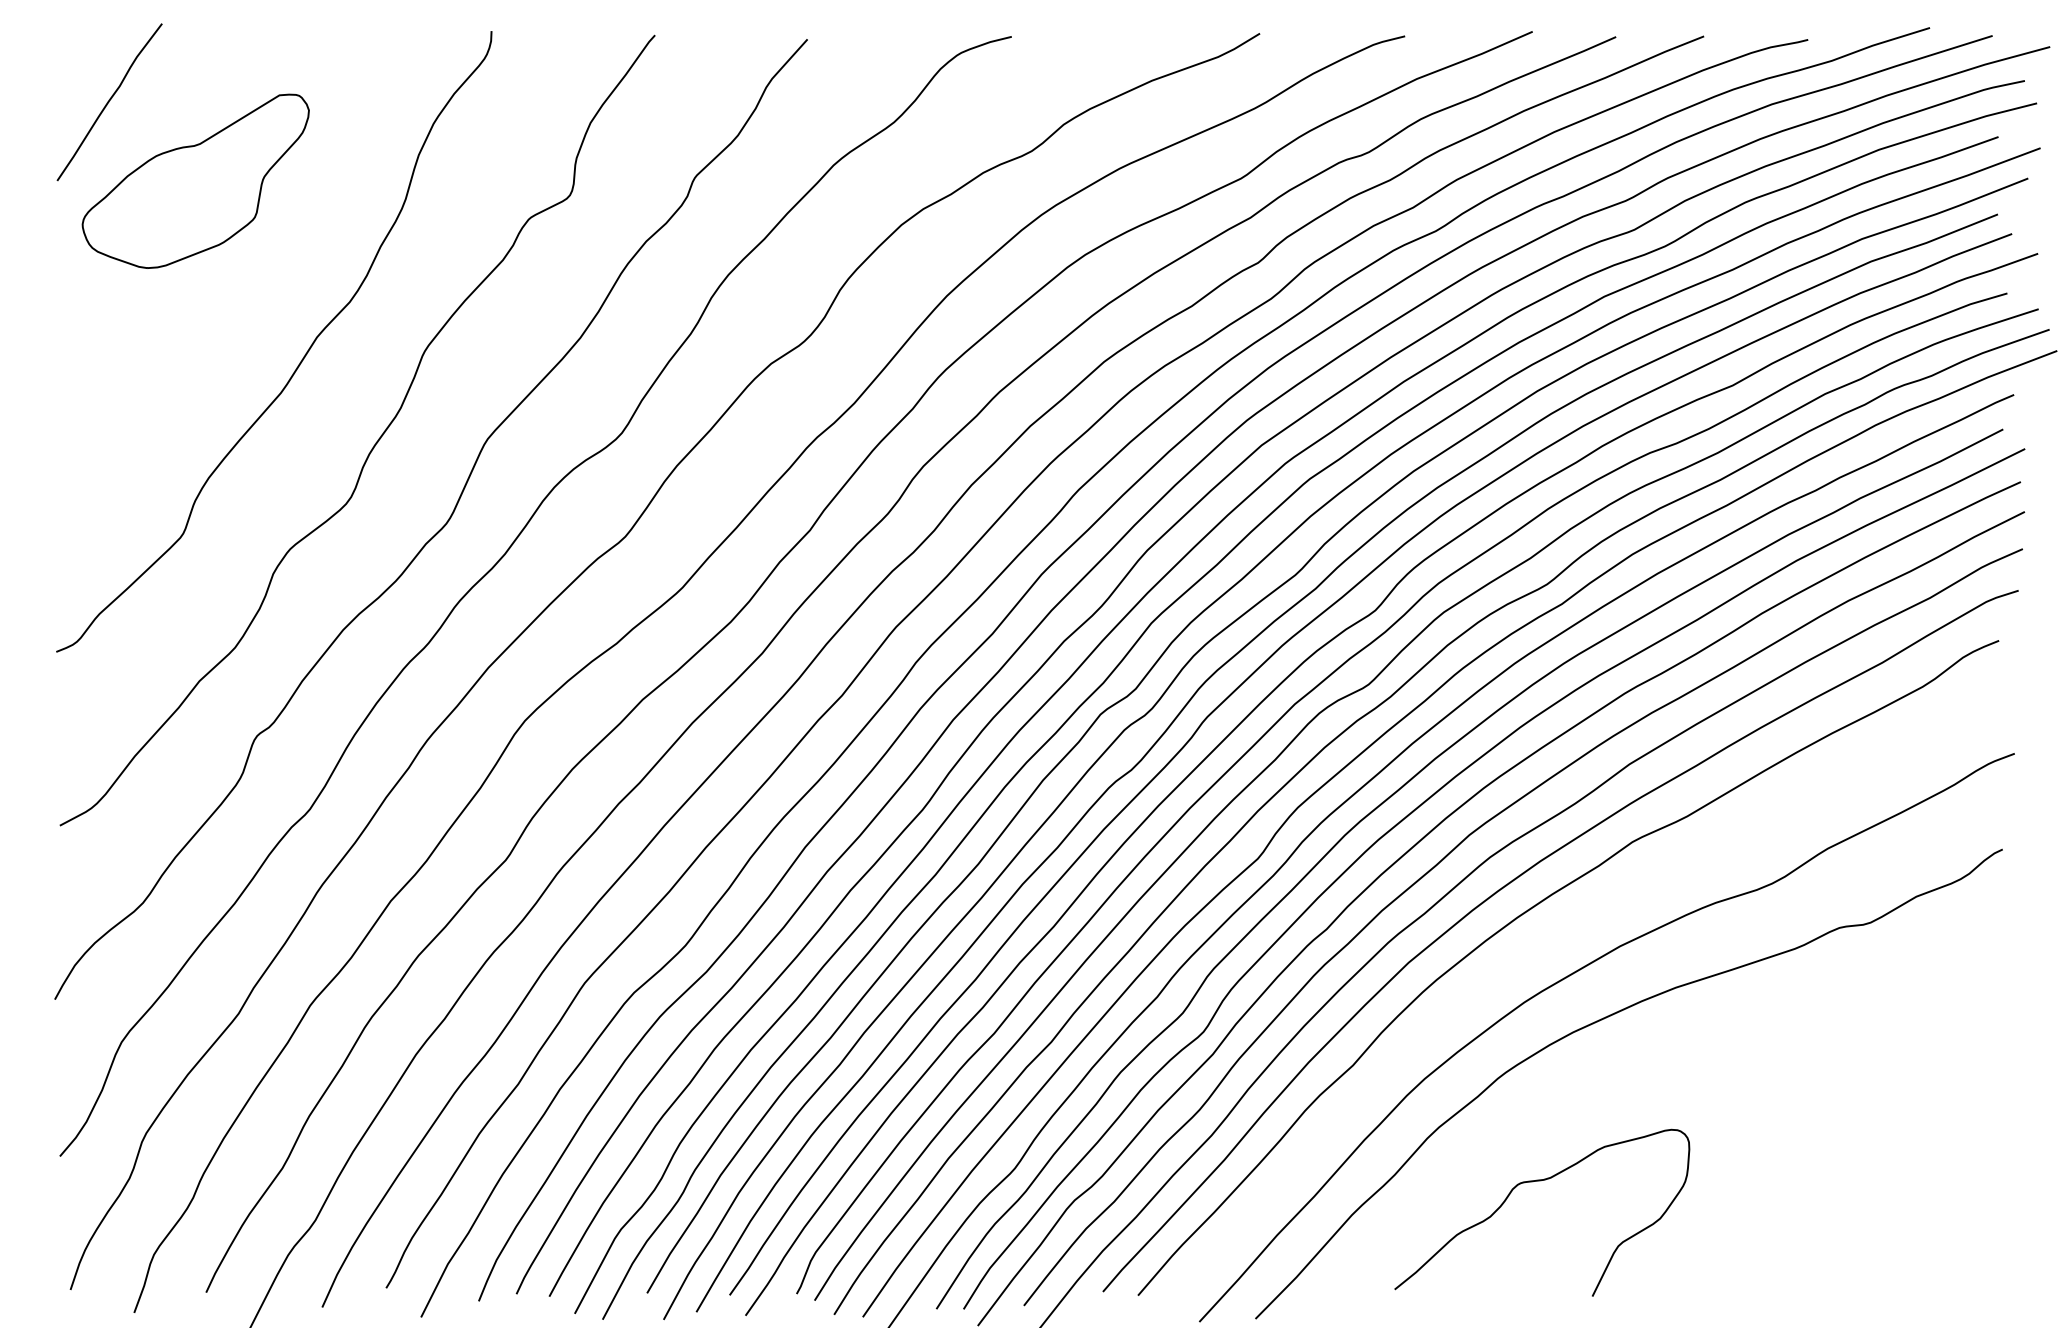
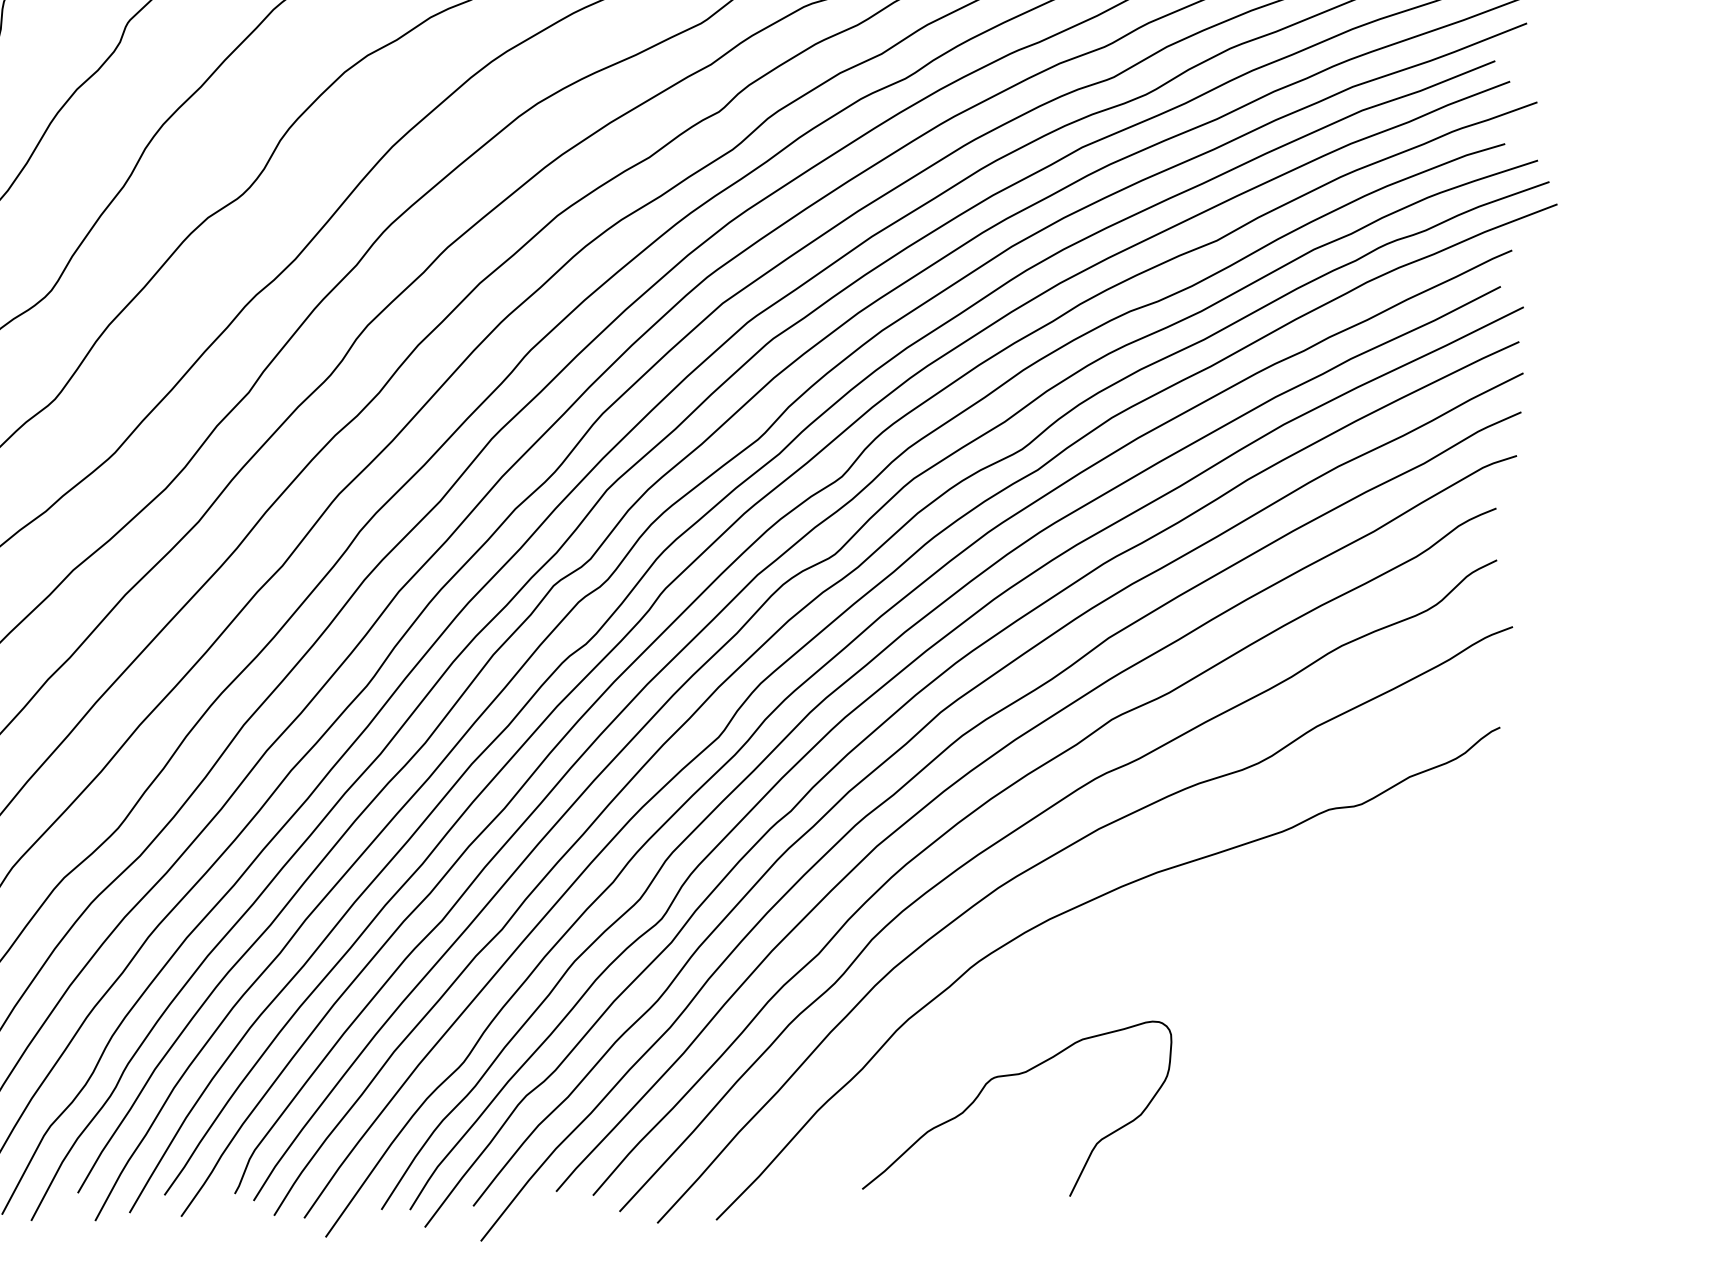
curve: (1544, 946) -> (1019, 829), added

